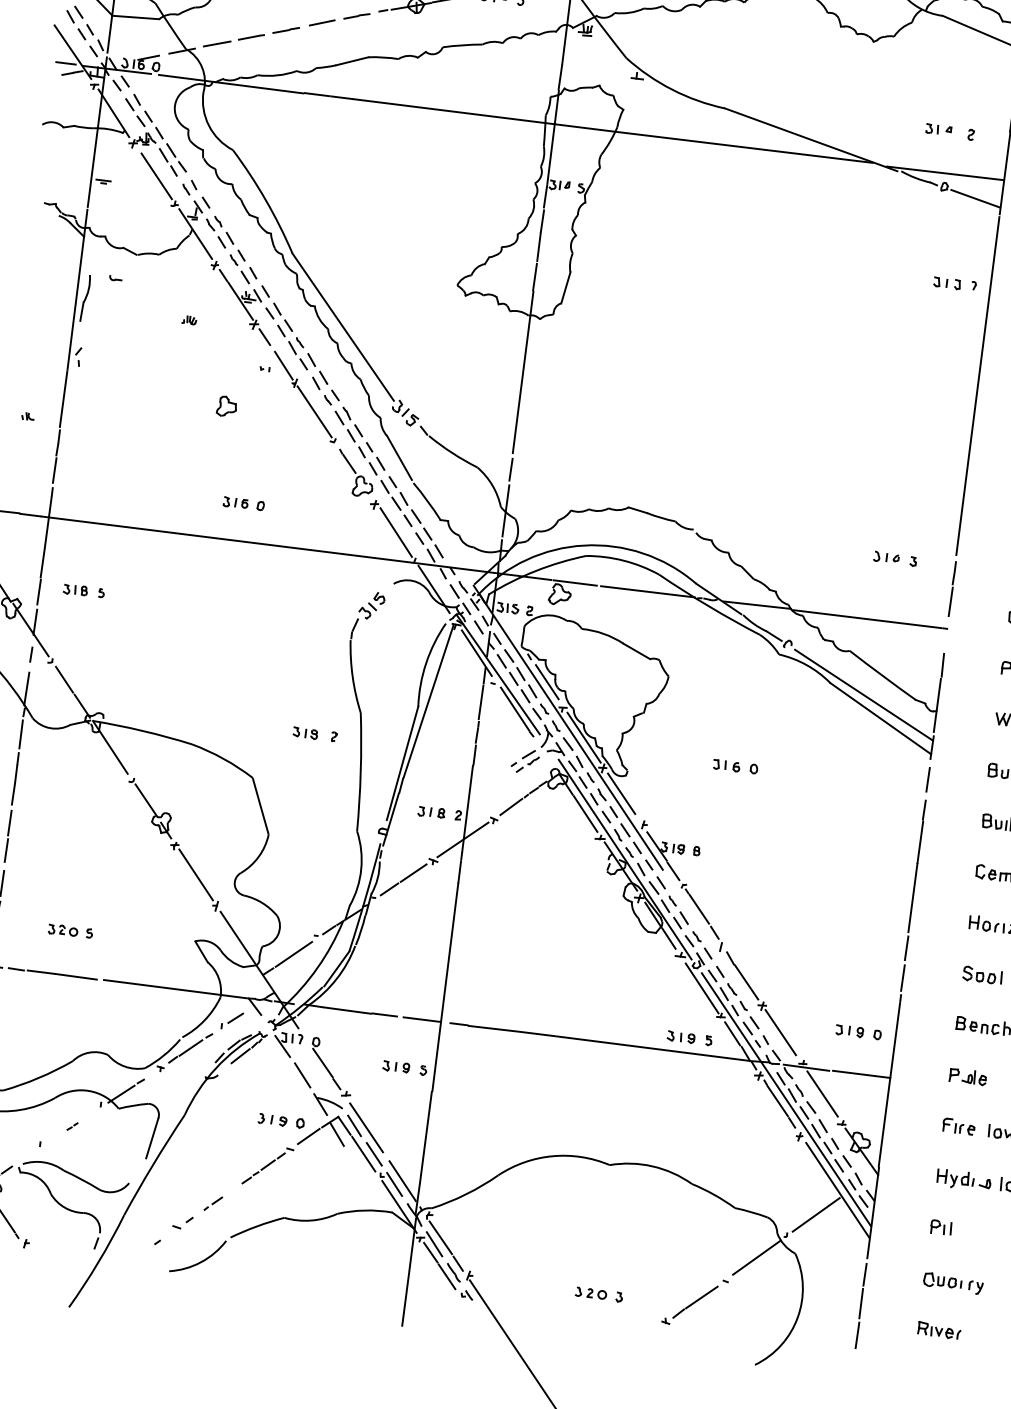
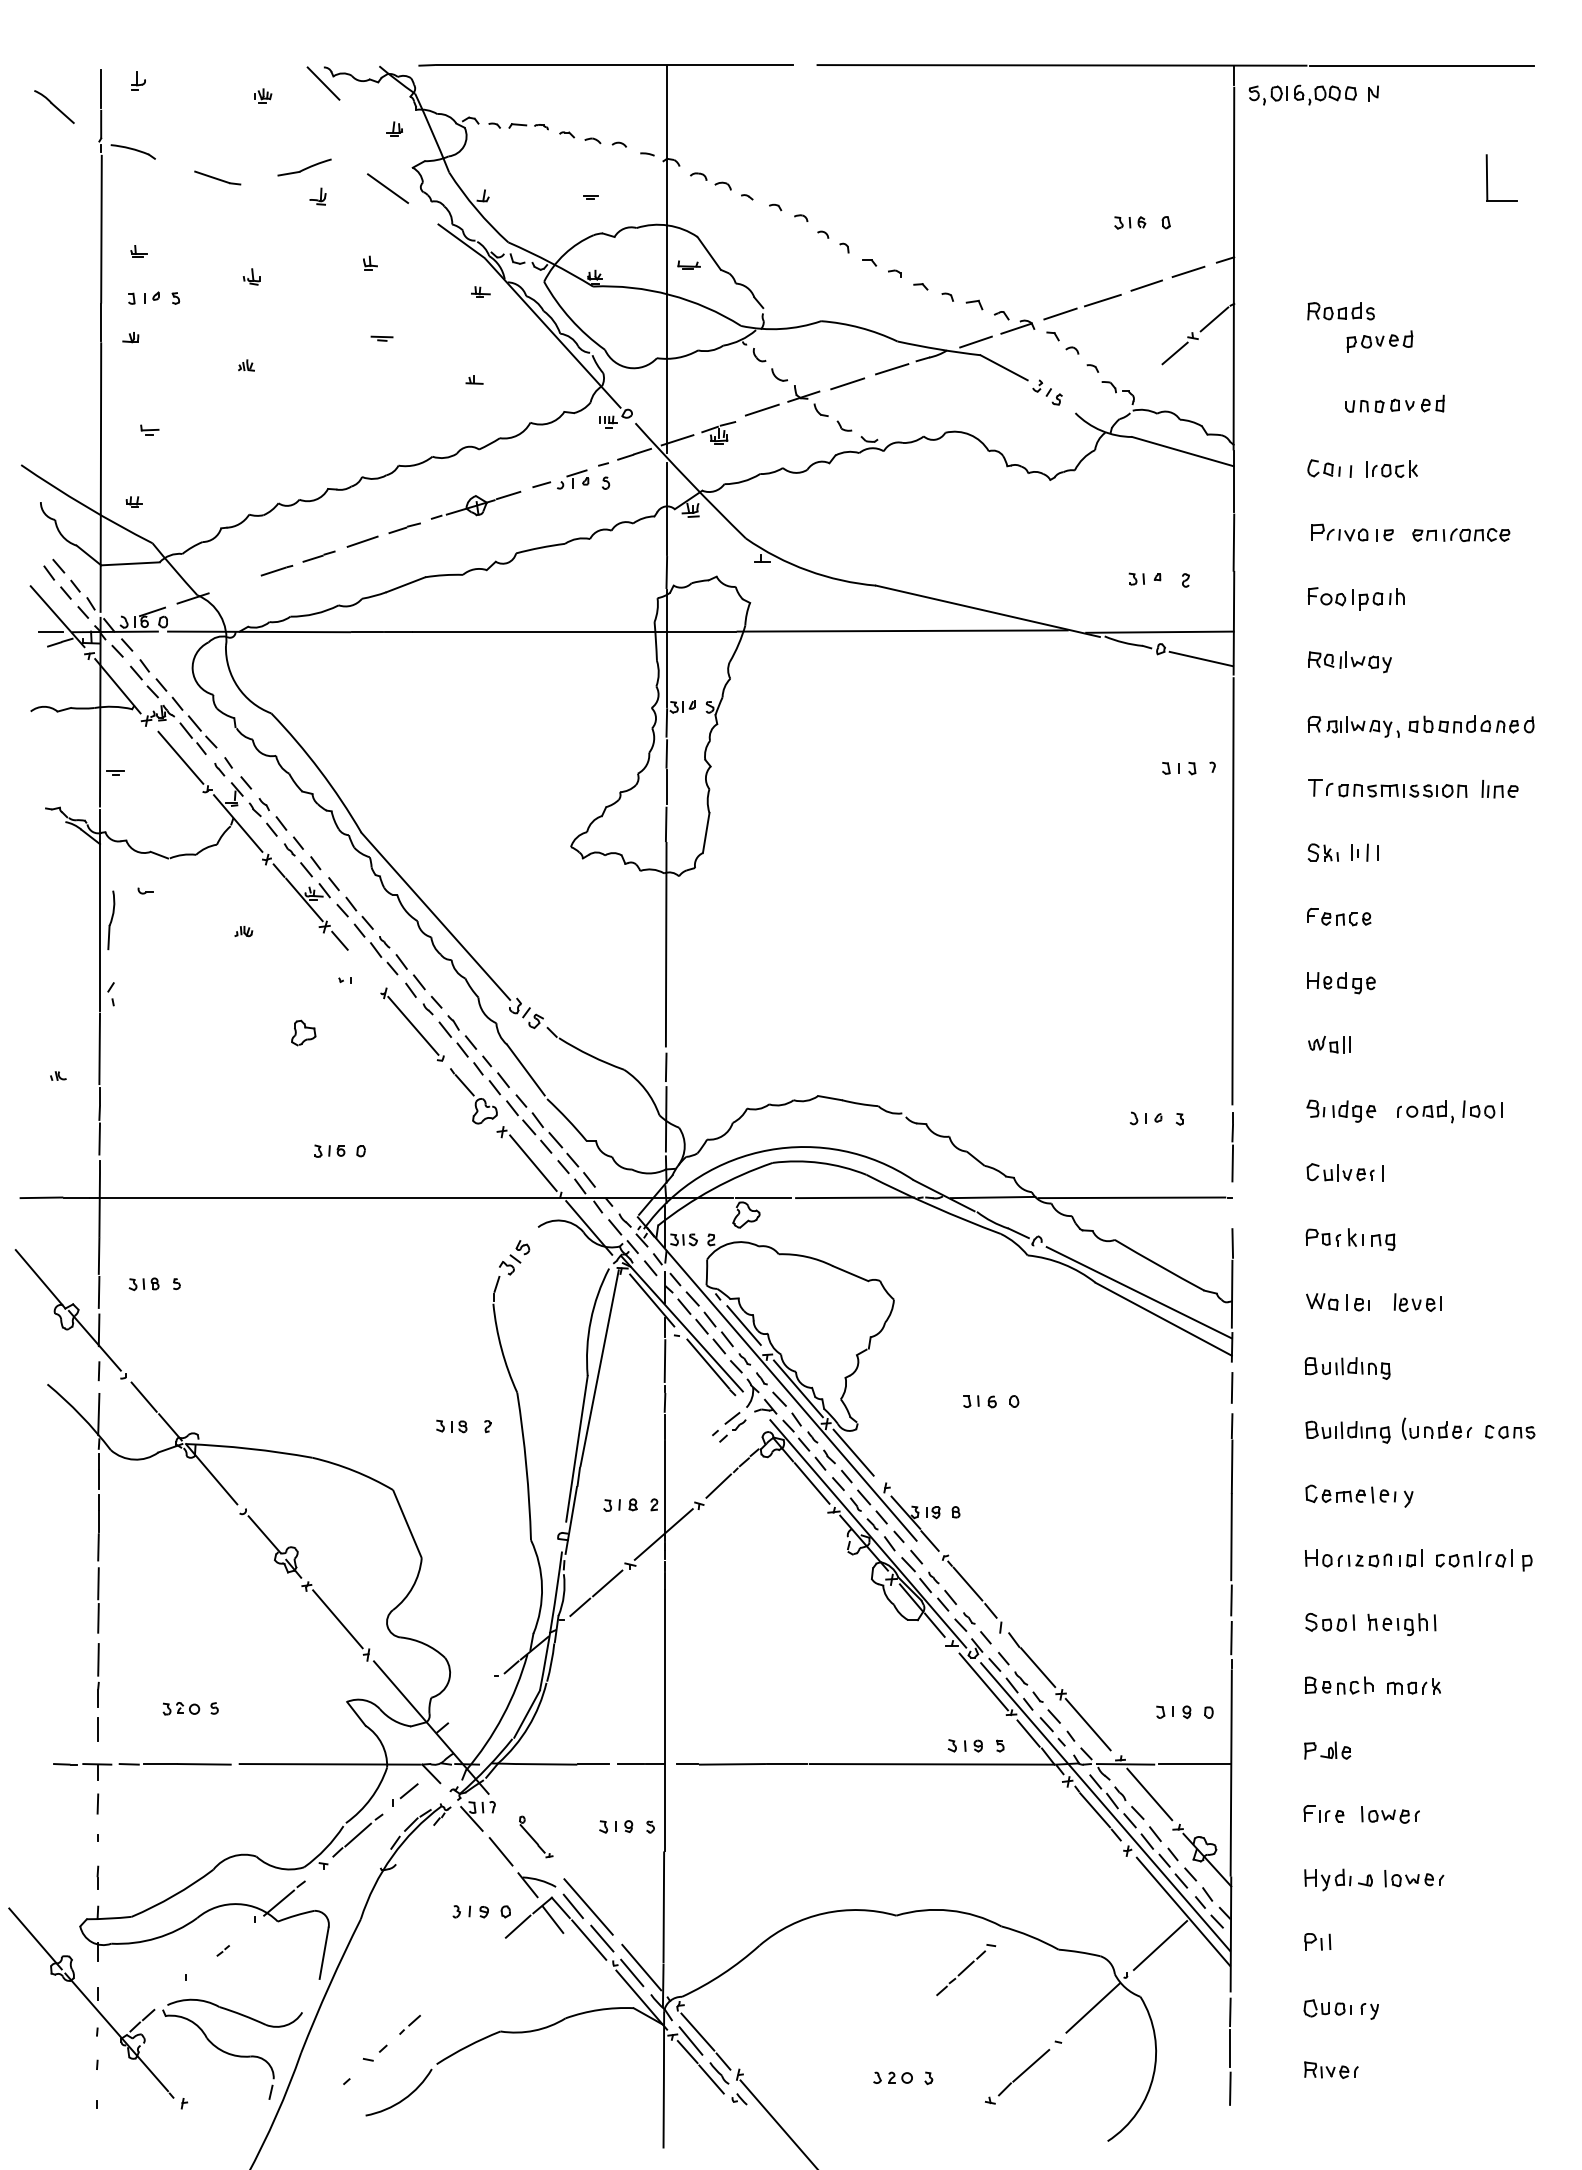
line: (217, 44) -> (235, 584), removed
line: (283, 365) -> (367, 973), removed
line: (293, 954) -> (471, 1702), removed
line: (240, 1056) -> (421, 1837), removed
part: (332, 1066) -> (536, 1836), size x0.6
part: (268, 1166) -> (966, 1970), moved

